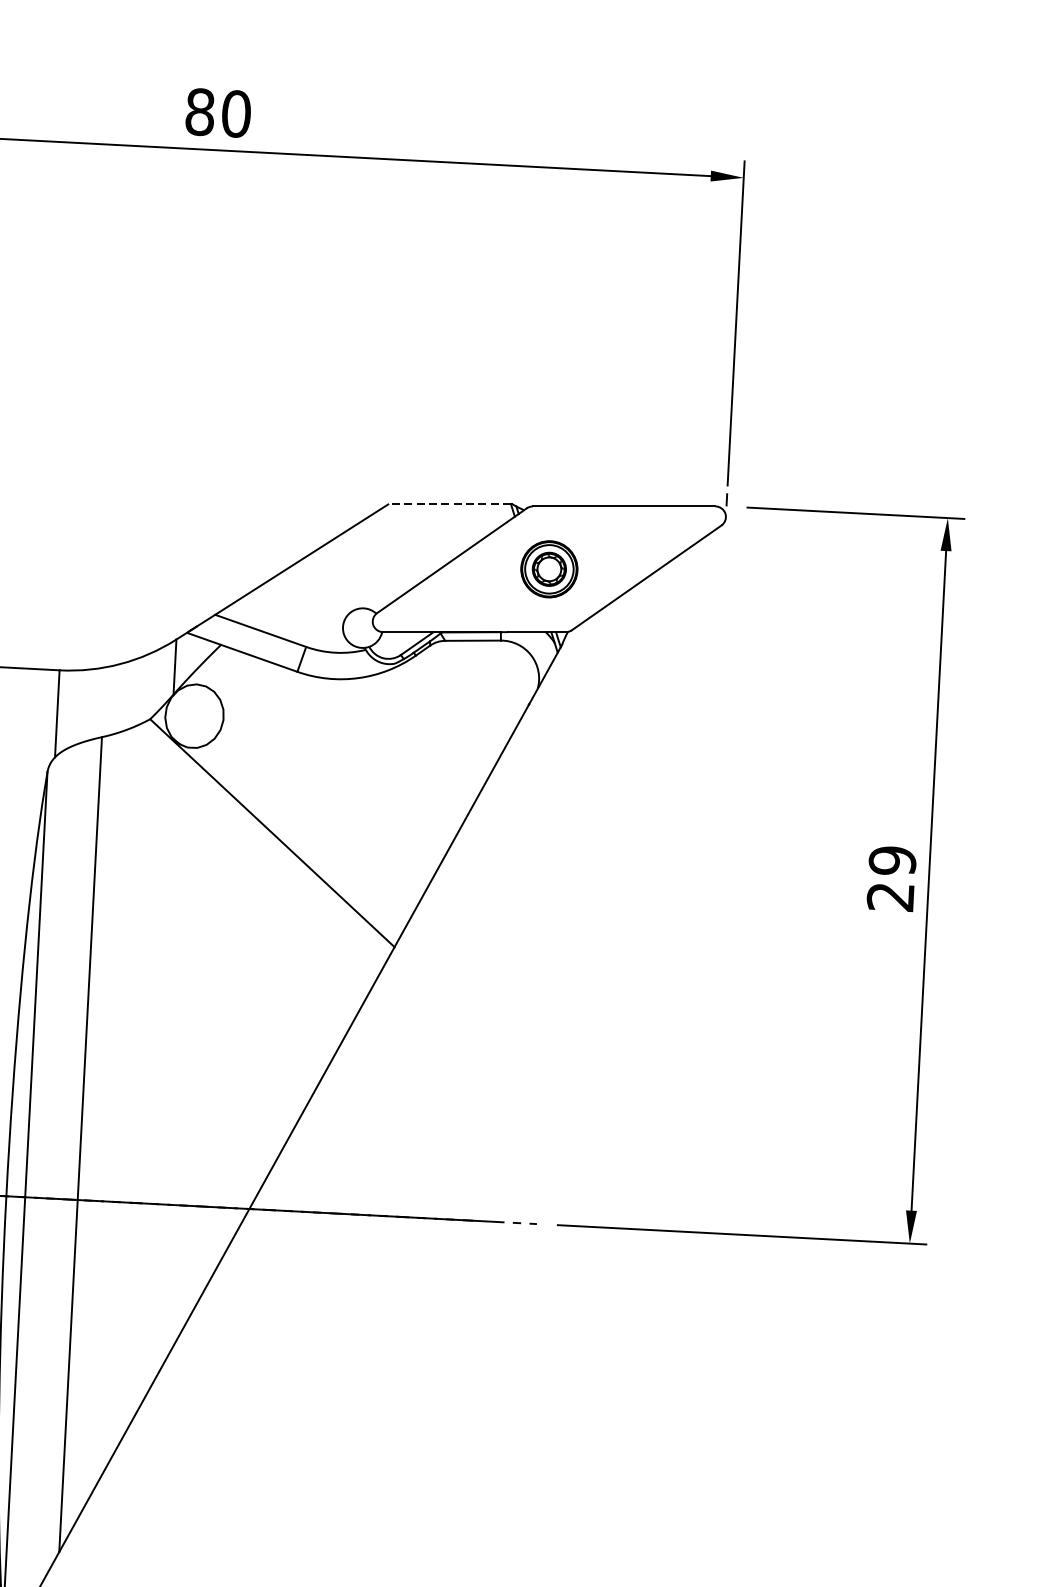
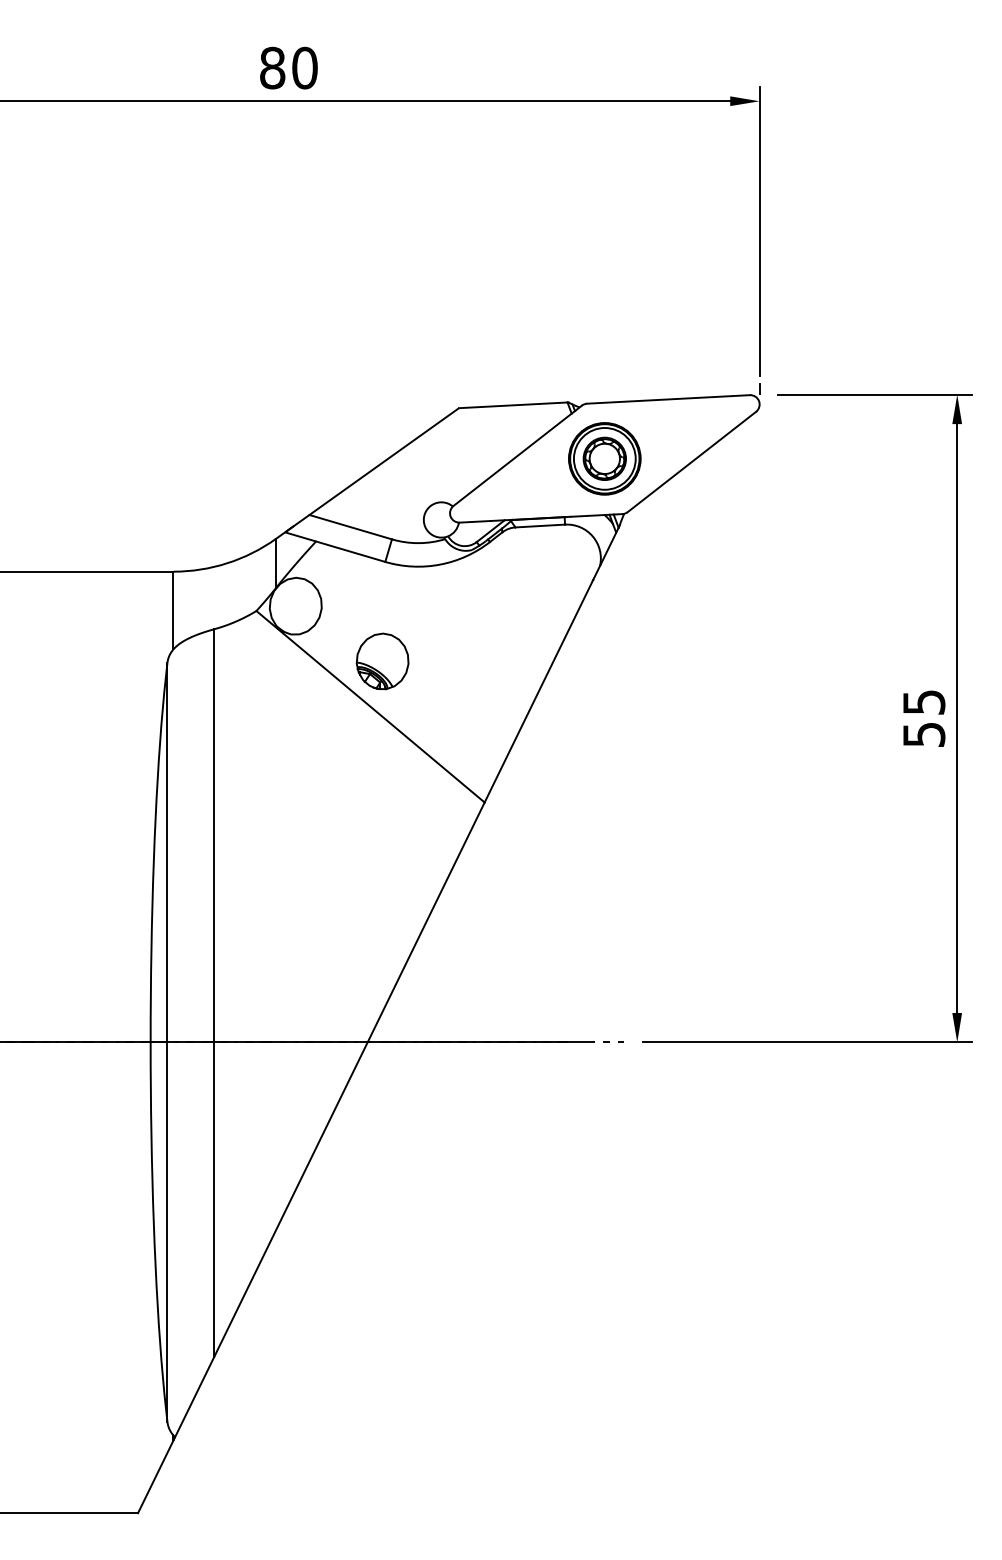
line: (449, 504) -> (512, 405), dashed -> solid
part: (548, 568) -> (604, 458), size x1.43
part: (288, 783) -> (382, 661), added
text: (891, 878) -> (923, 718), 29 -> 55

